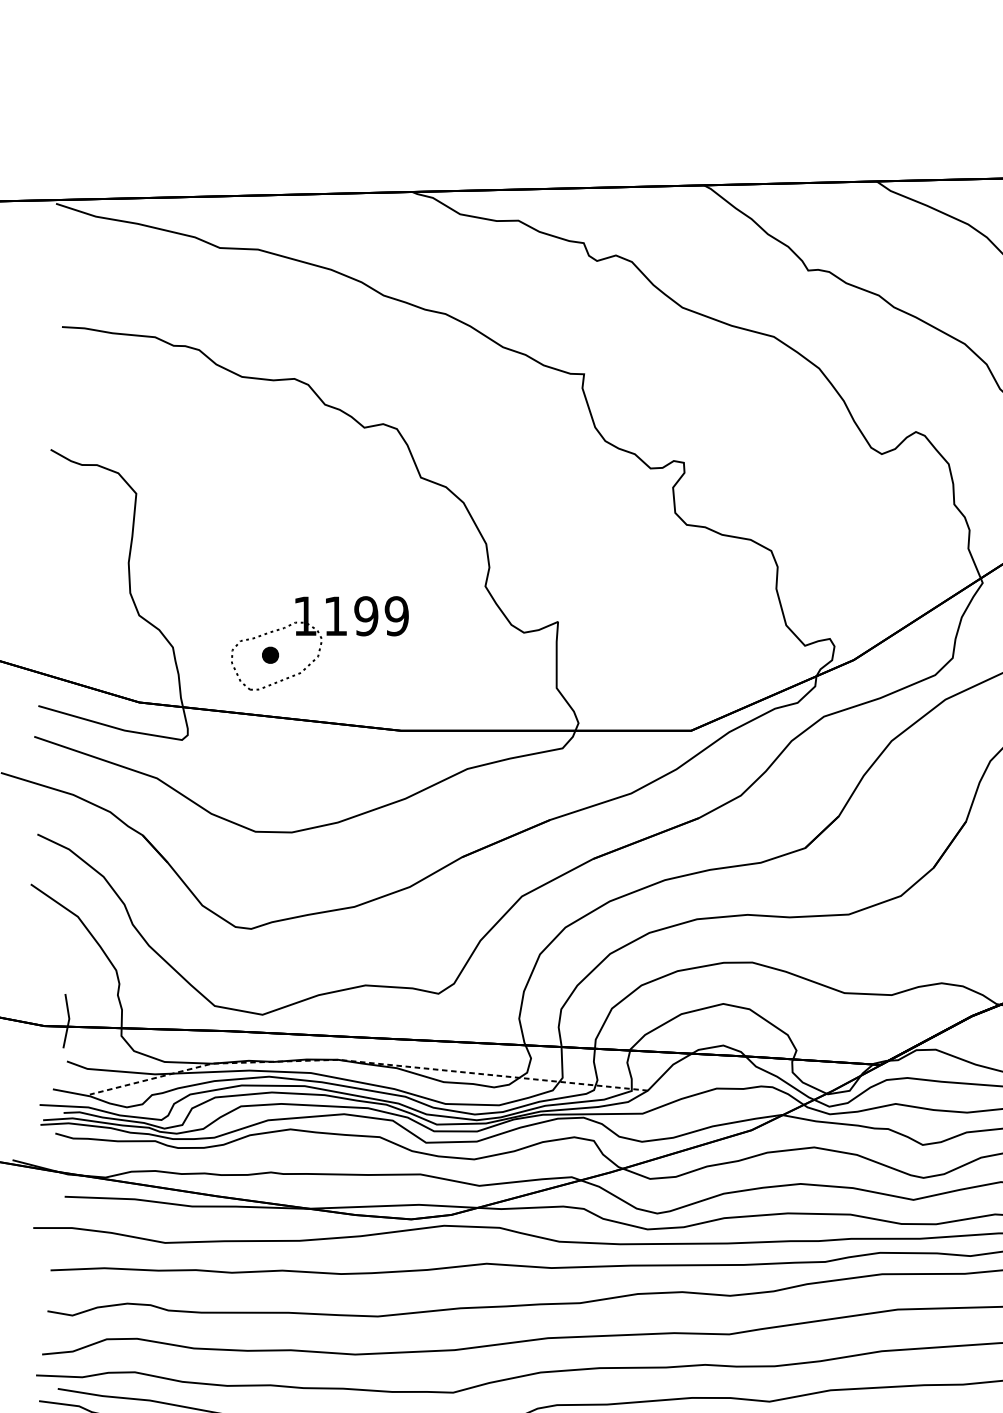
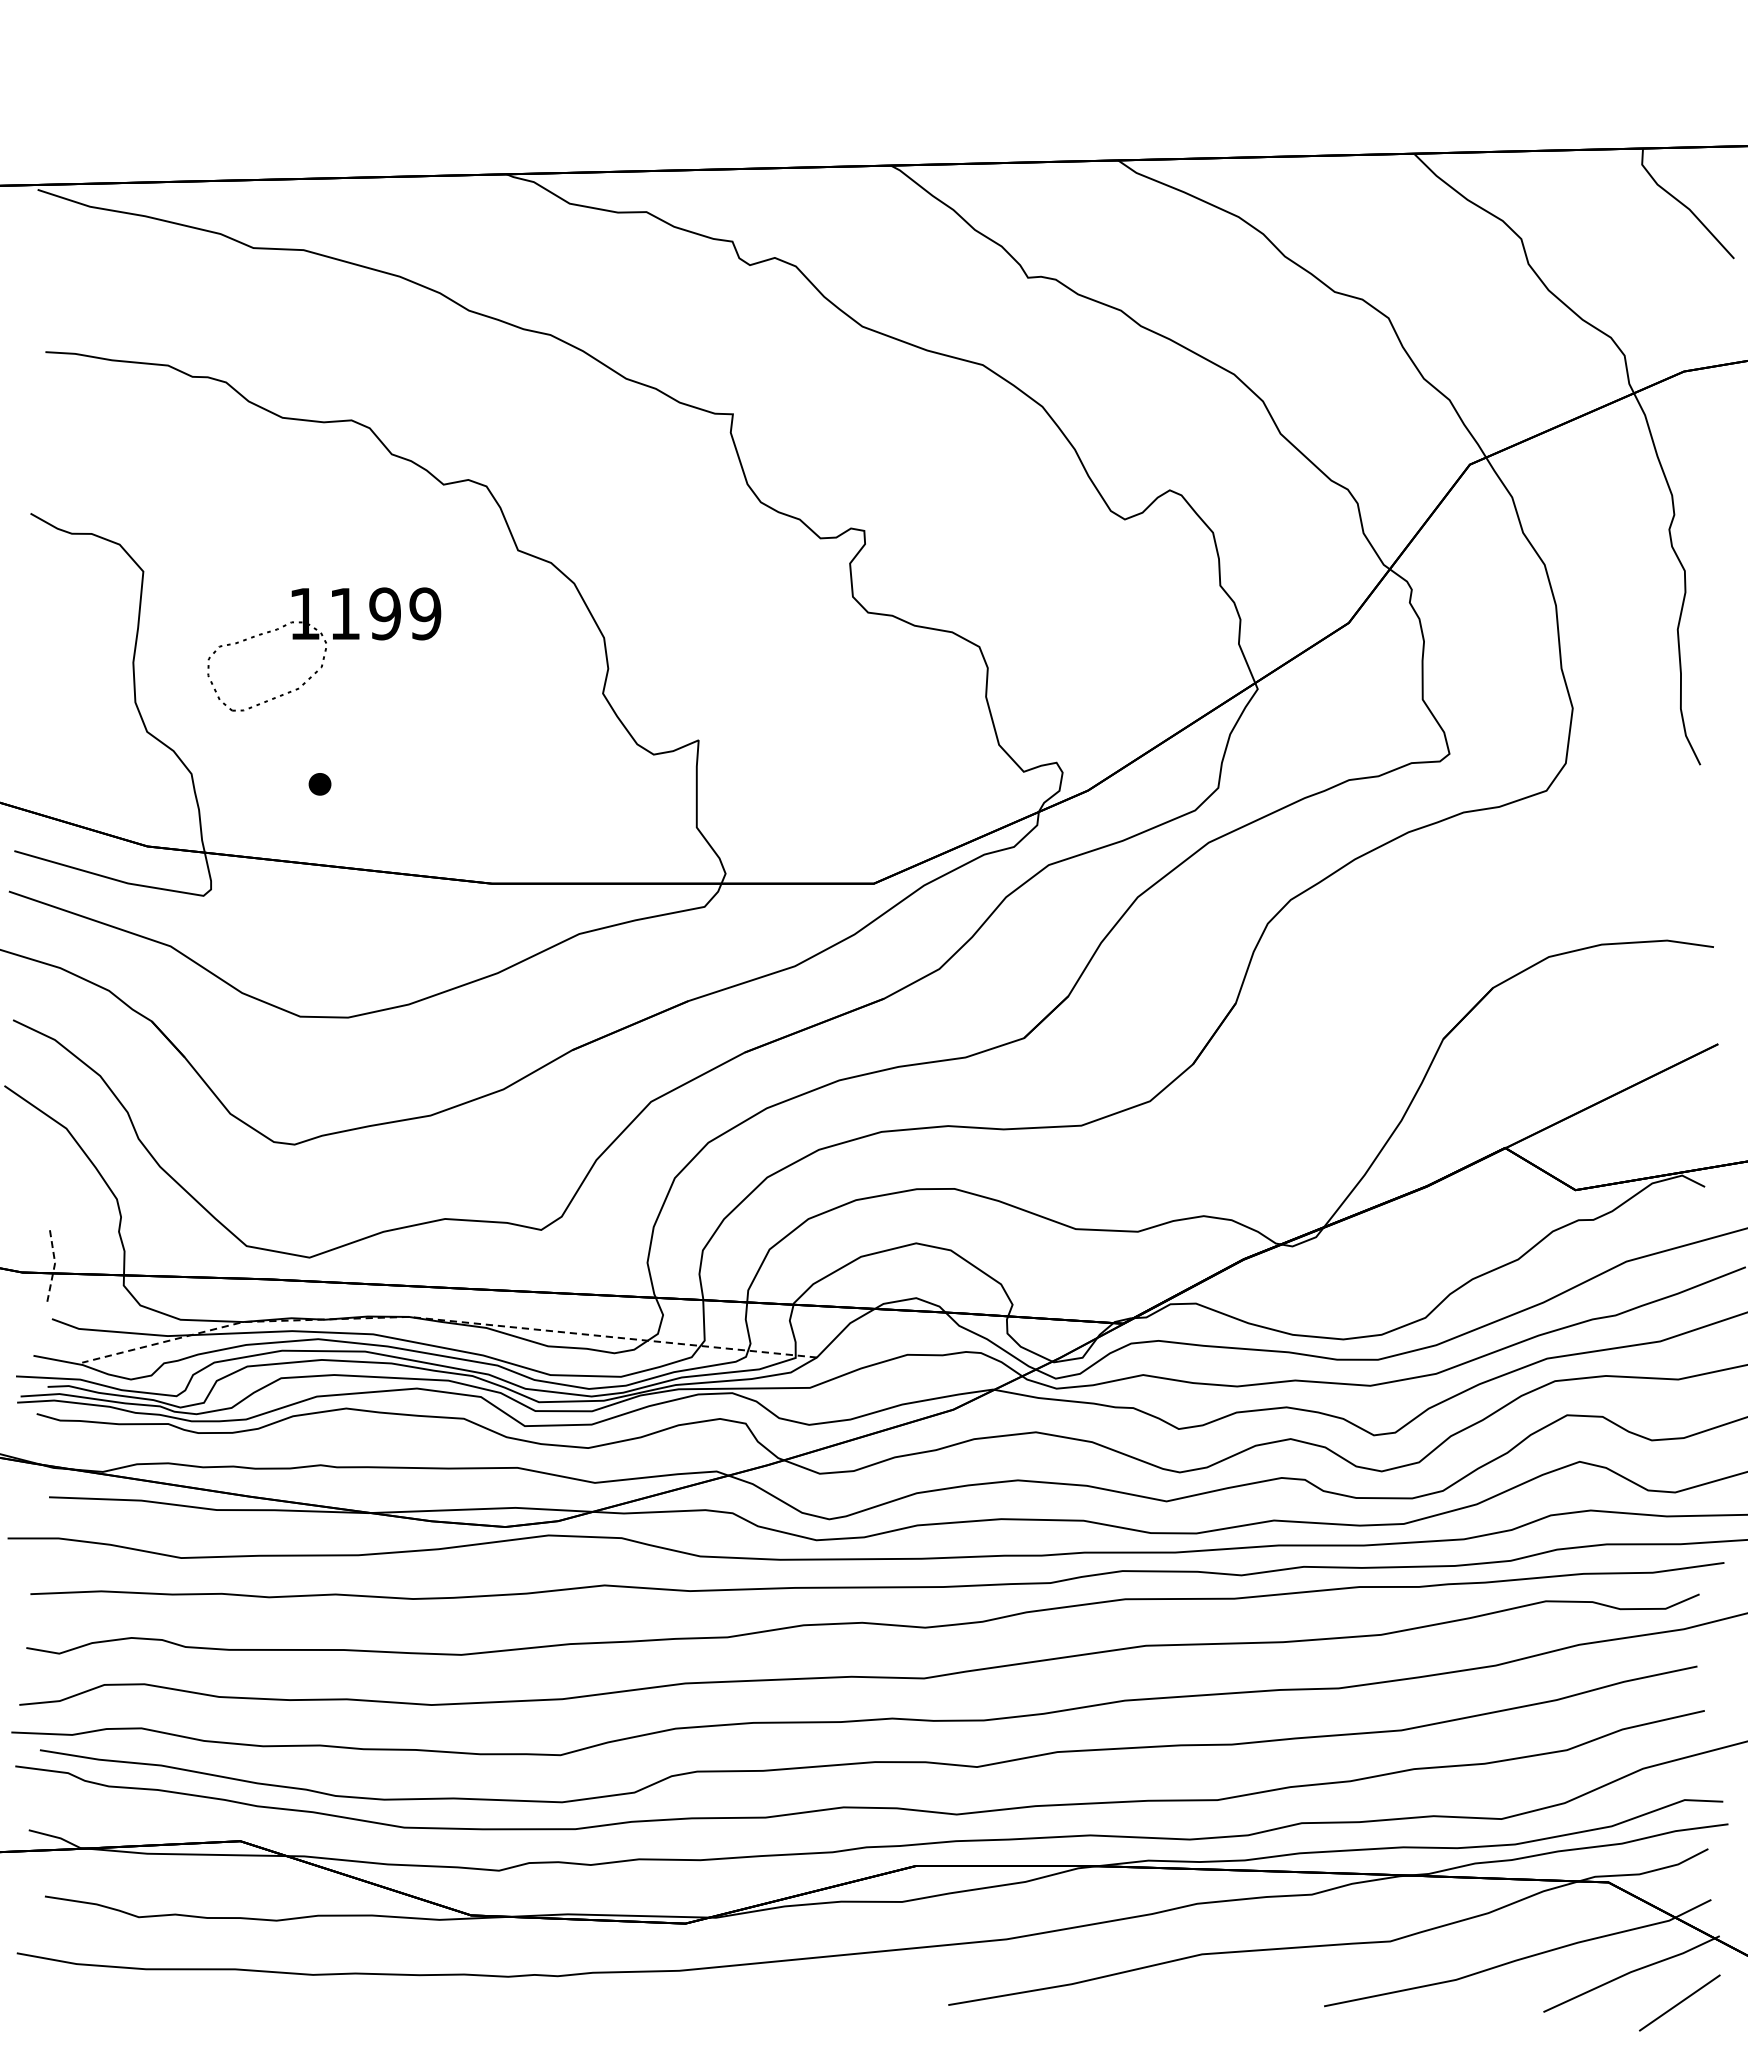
part: (320, 643) -> (324, 649), moved
line: (68, 1020) -> (54, 1265), solid -> dashed

